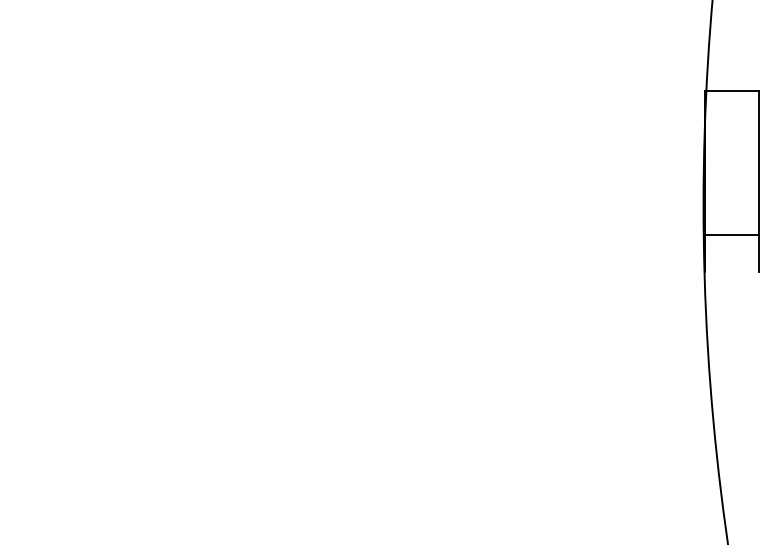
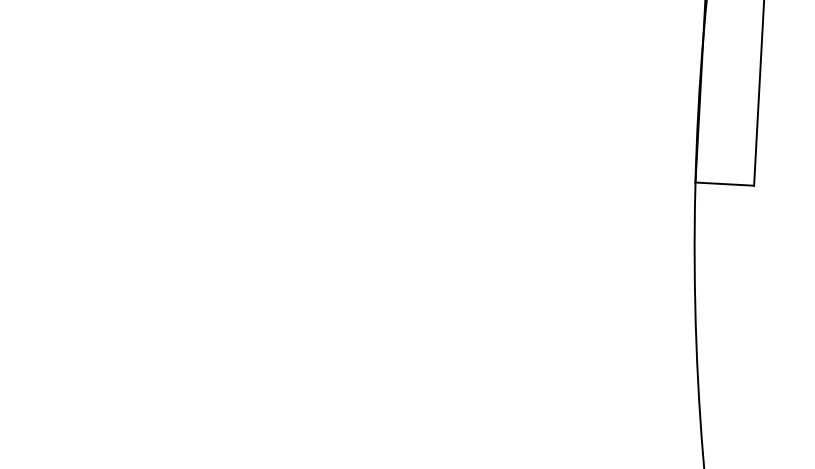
line: (731, 235) -> (724, 184), moved

